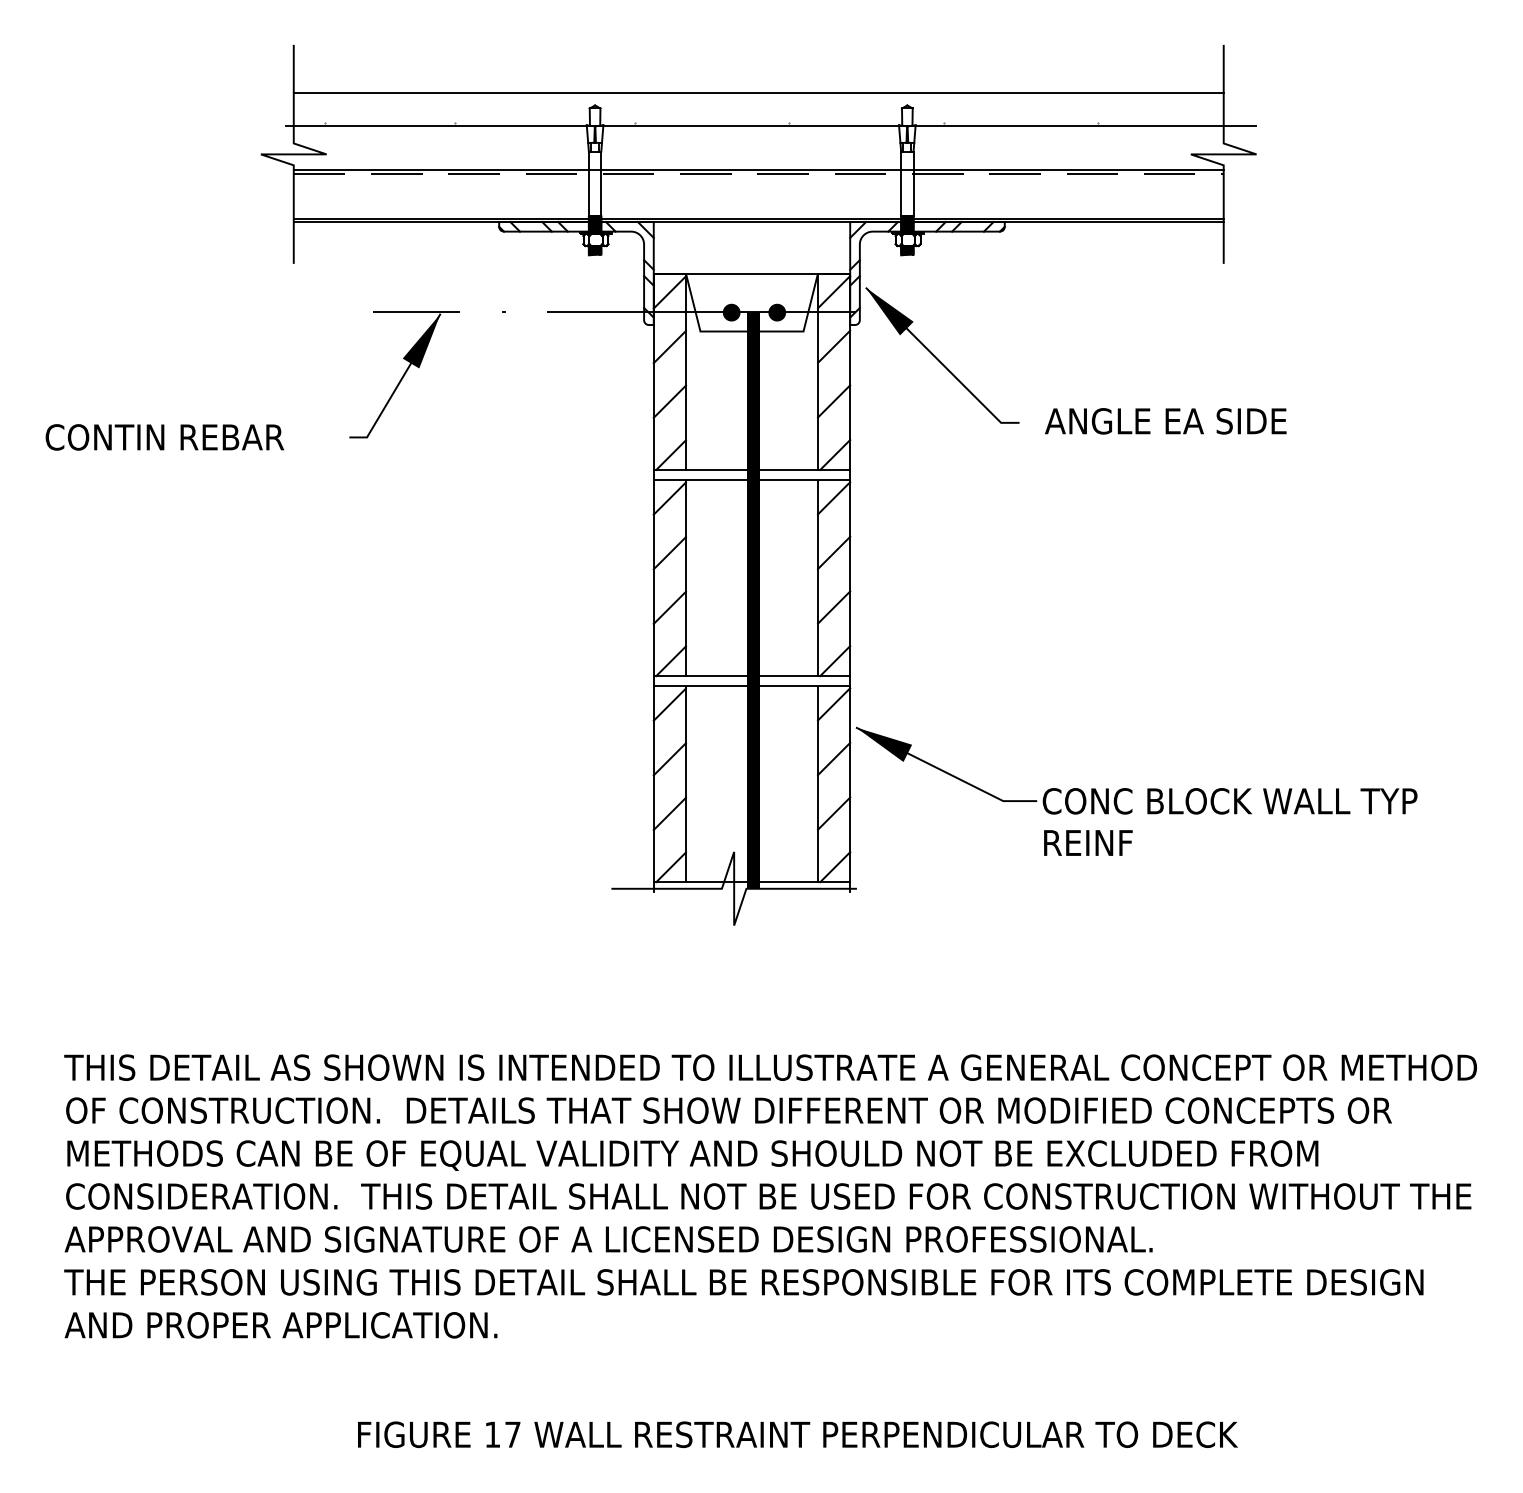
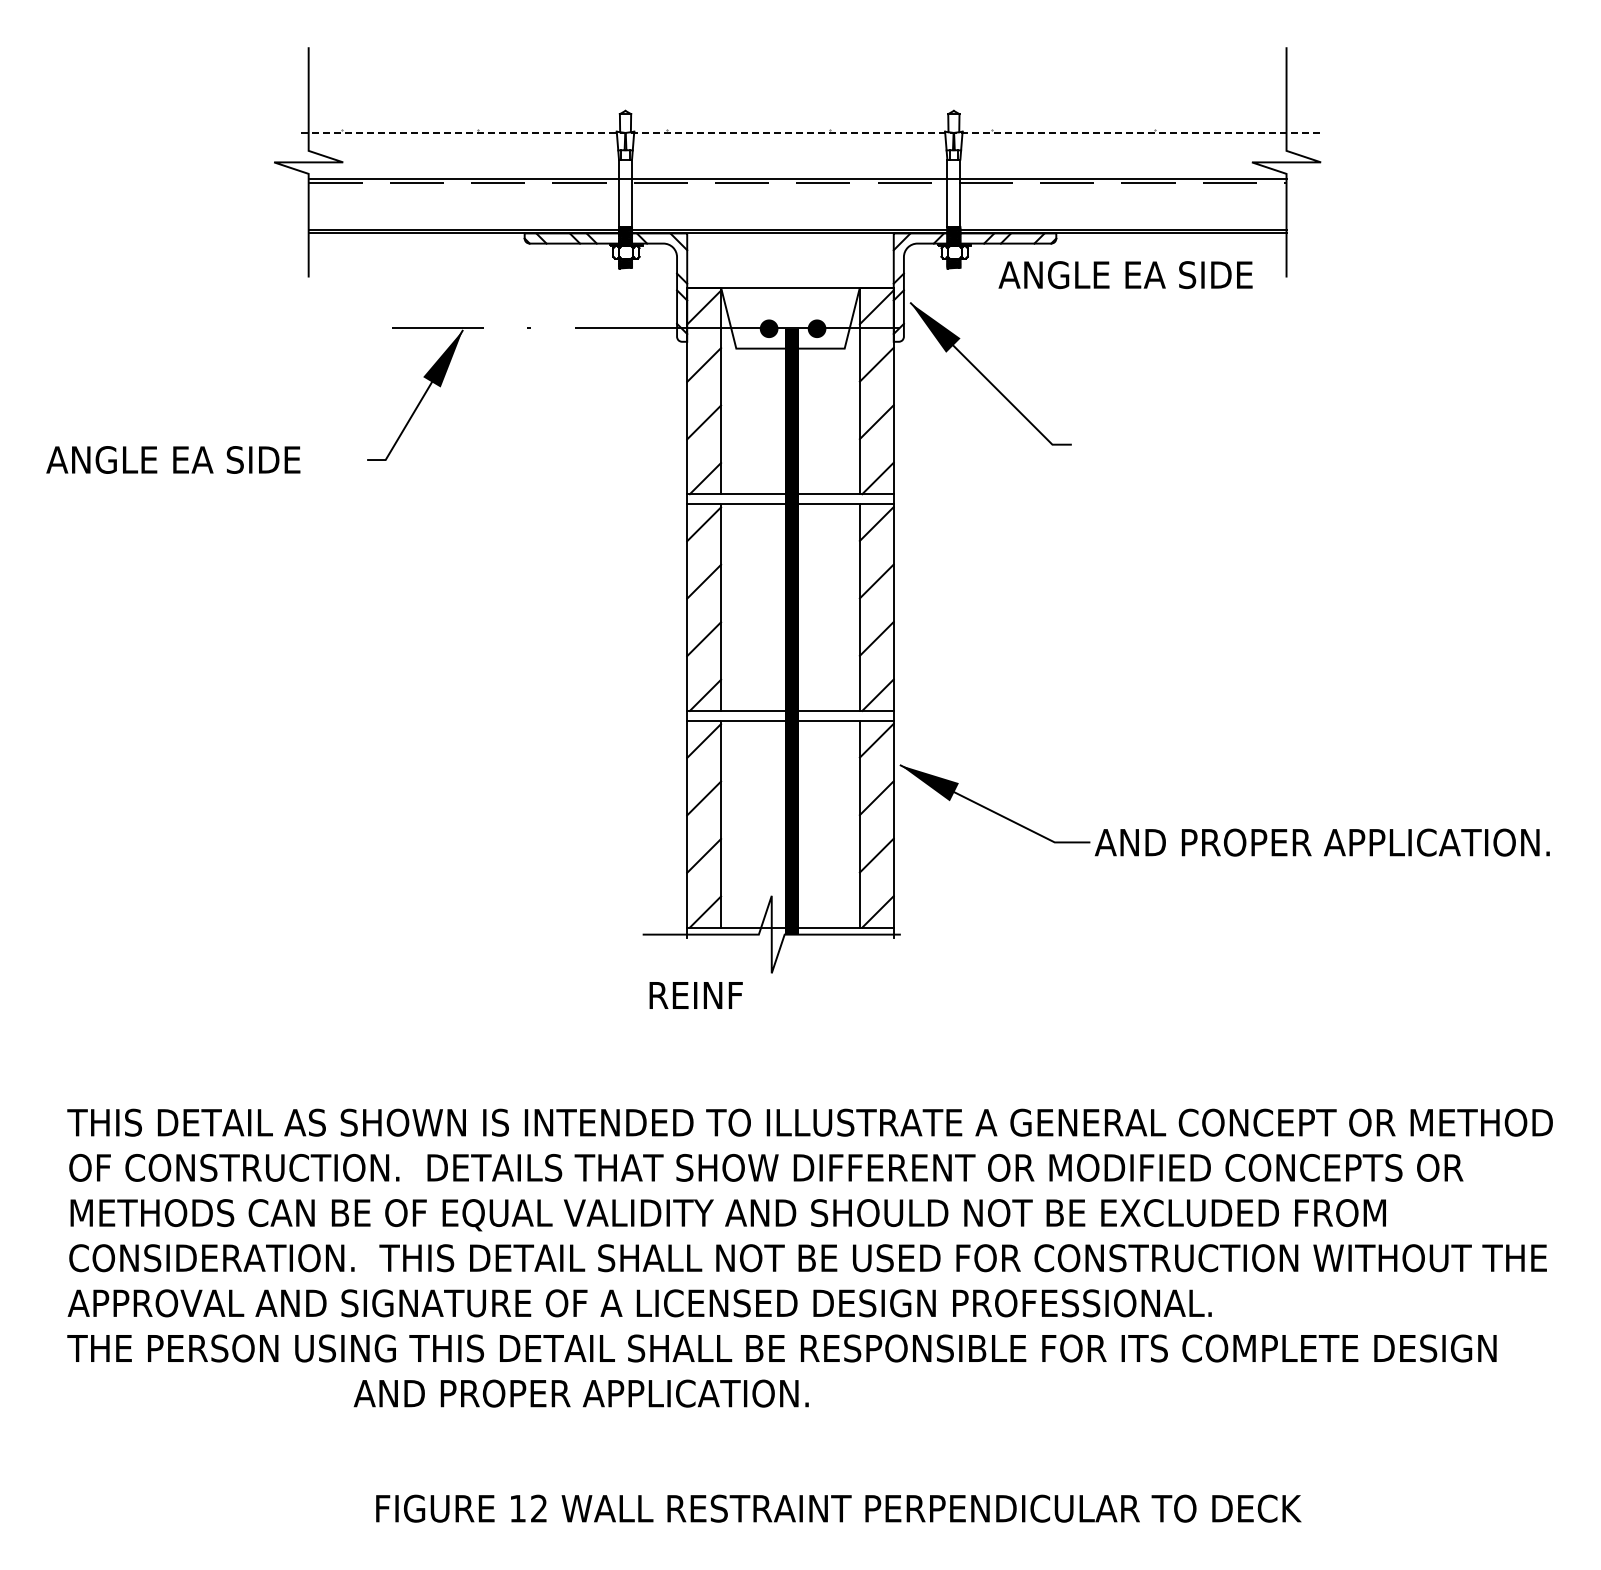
line: (758, 93) -> (797, 98), removed
line: (771, 125) -> (811, 132), solid -> dashed
text: (1165, 421) -> (1125, 275), moved
text: (165, 436) -> (173, 459), CONTIN REBAR -> ANGLE EA SIDE
text: (1256, 801) -> (1321, 842), CONC BLOCK WALL TYP -> AND PROPER APPLICATION.
text: (1087, 843) -> (695, 995), moved
text: (280, 1325) -> (580, 1393), moved
text: (512, 1434) -> (538, 1508), 17 -> 12

